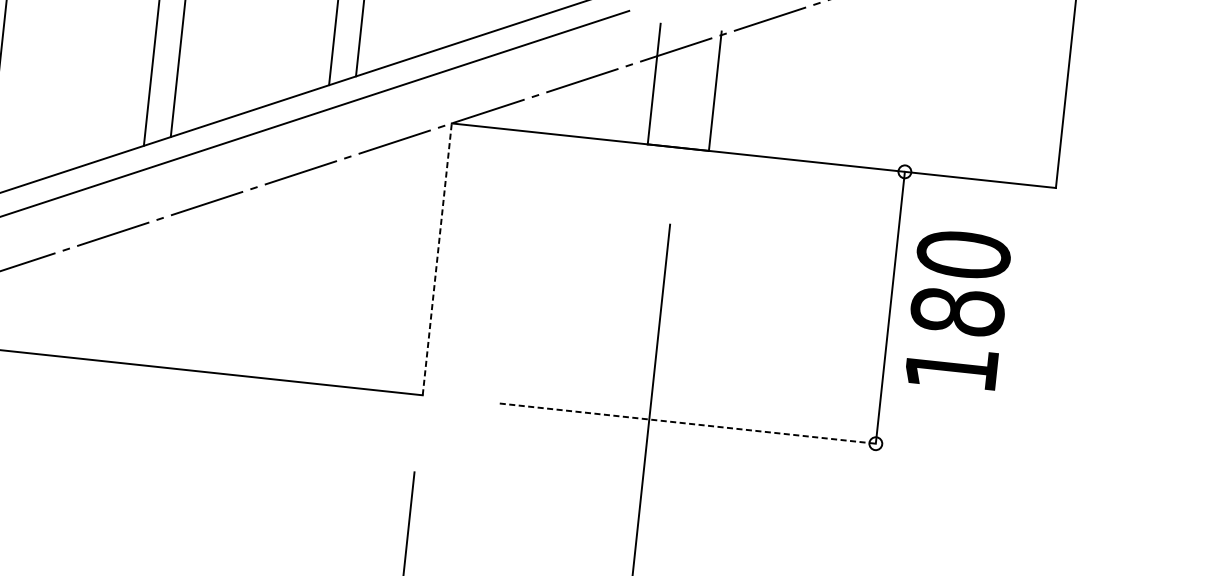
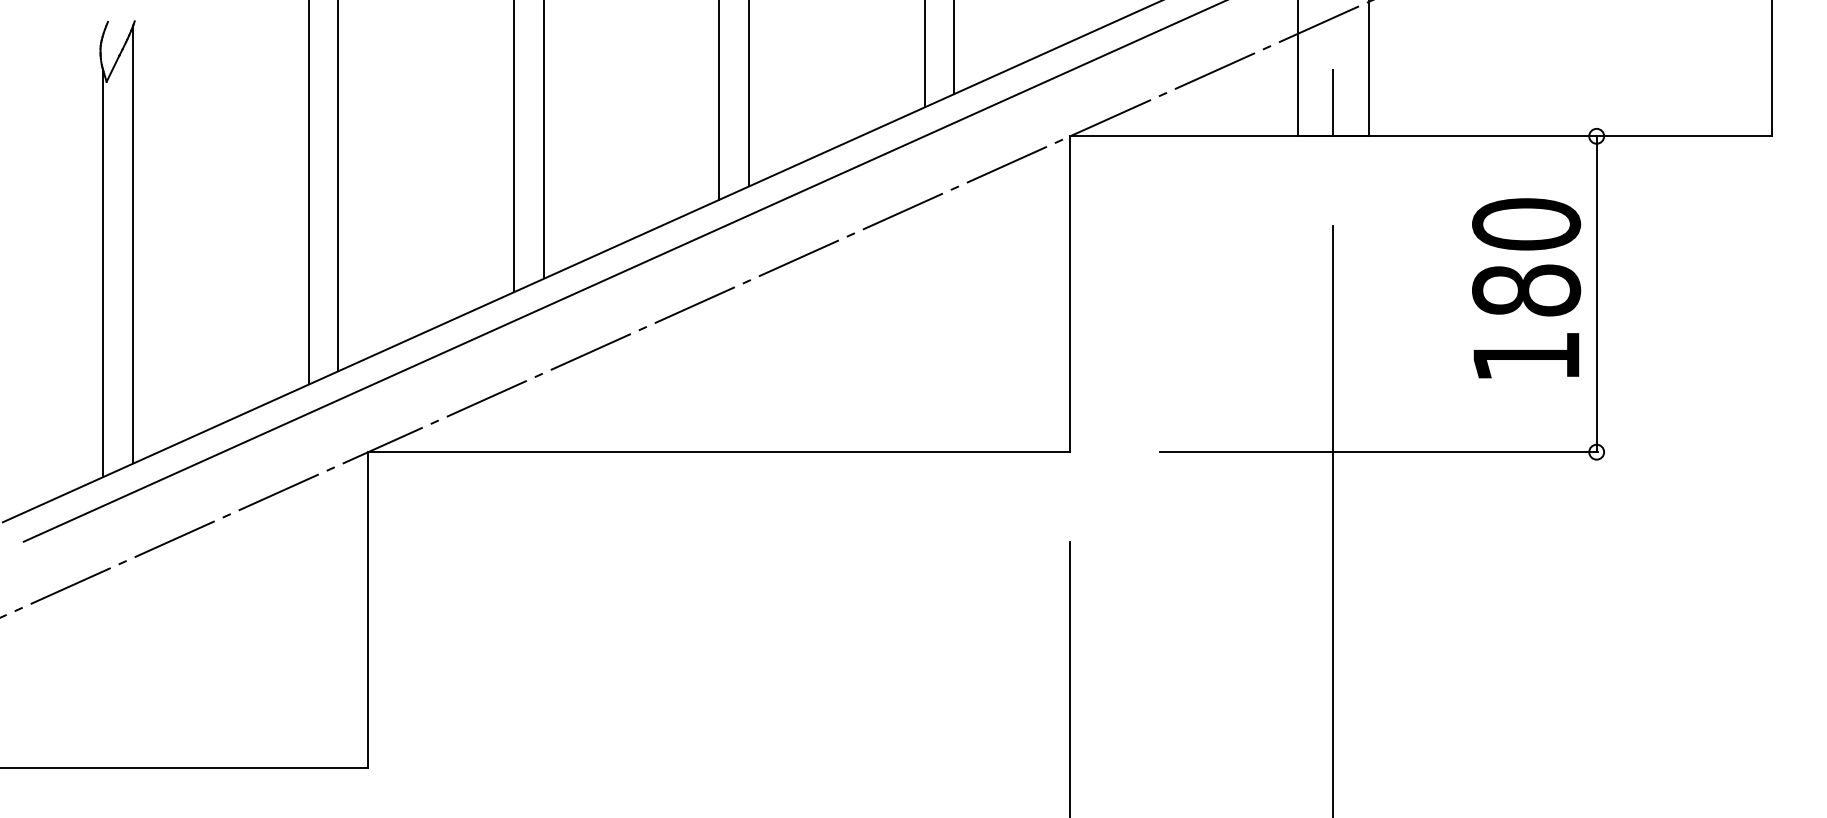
line: (681, 118) -> (1333, 102), added
line: (437, 259) -> (1070, 294), dashed -> solid
text: (957, 309) -> (1526, 288), moved
line: (688, 424) -> (1379, 452), dashed -> solid

